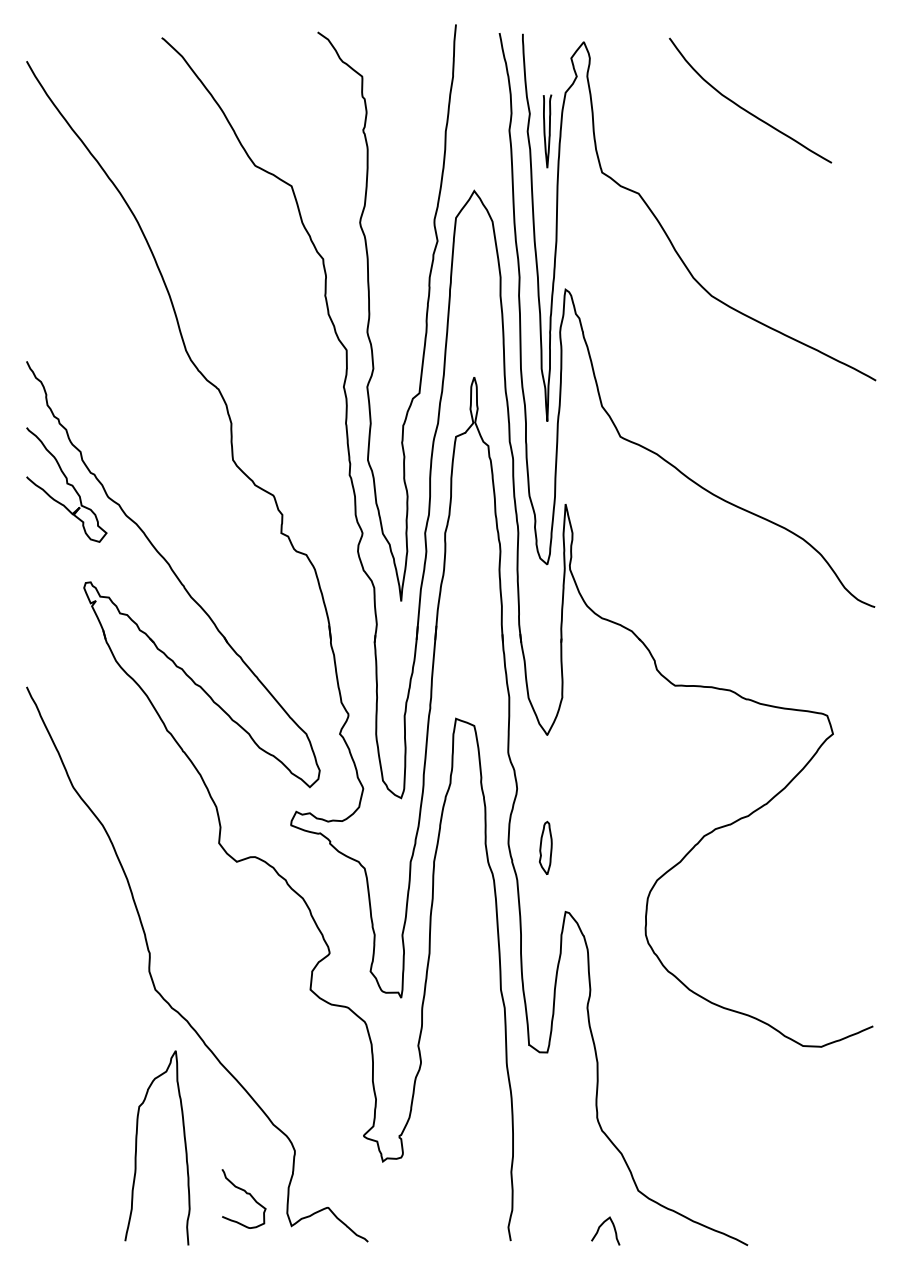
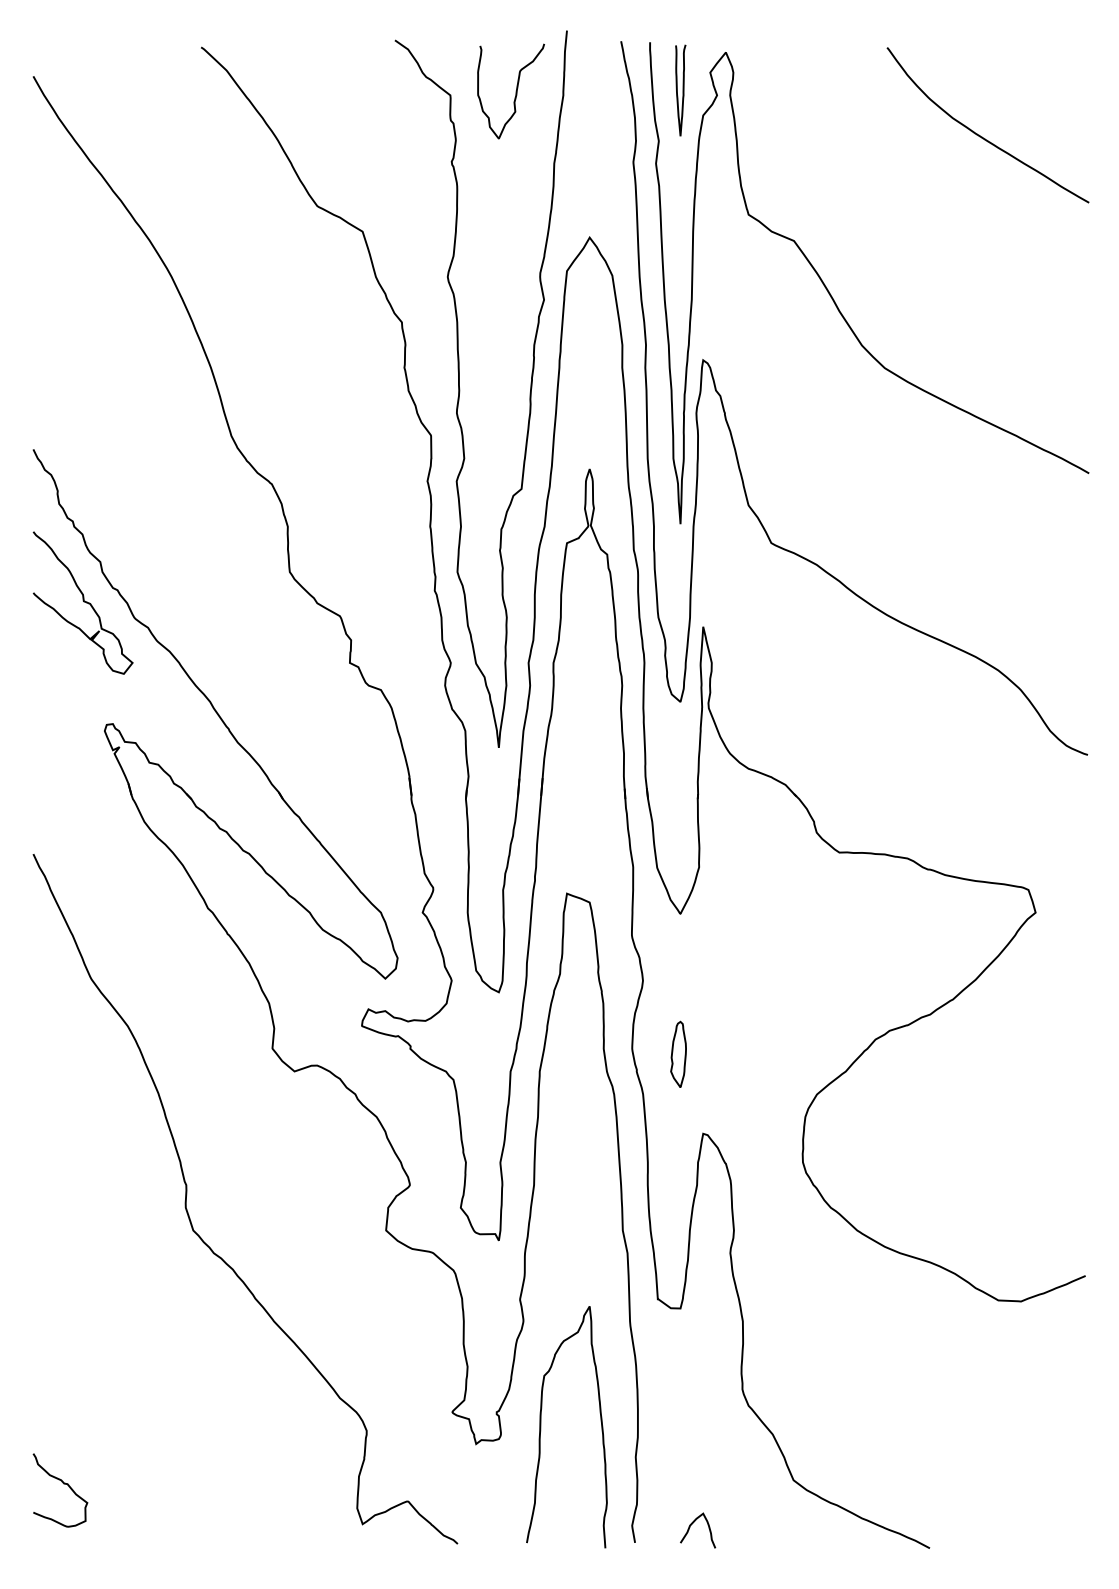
curve: (414, 73) -> (515, 91), added
curve: (743, 108) -> (979, 134), moved
curve: (548, 131) -> (682, 90), moved
curve: (137, 1148) -> (541, 1427), moved
curve: (246, 1194) -> (63, 1484), moved
curve: (601, 1226) -> (692, 1524), moved

